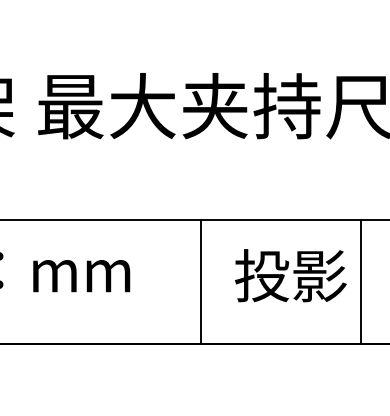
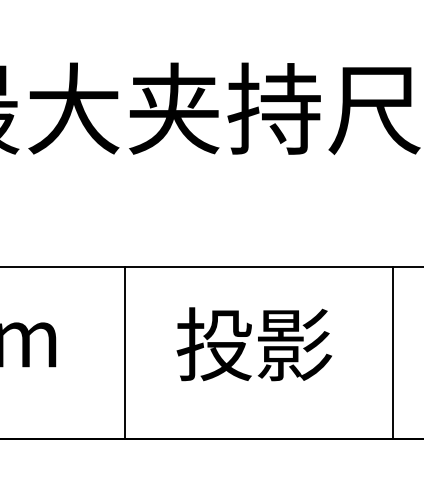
text: (290, 275) -> (253, 344), moved
line: (201, 281) -> (124, 352), moved
line: (361, 281) -> (394, 352), moved

